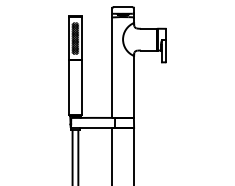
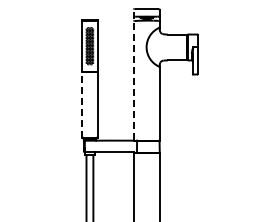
line: (112, 62) -> (133, 74), solid -> dashed
line: (69, 87) -> (82, 104), solid -> dashed

